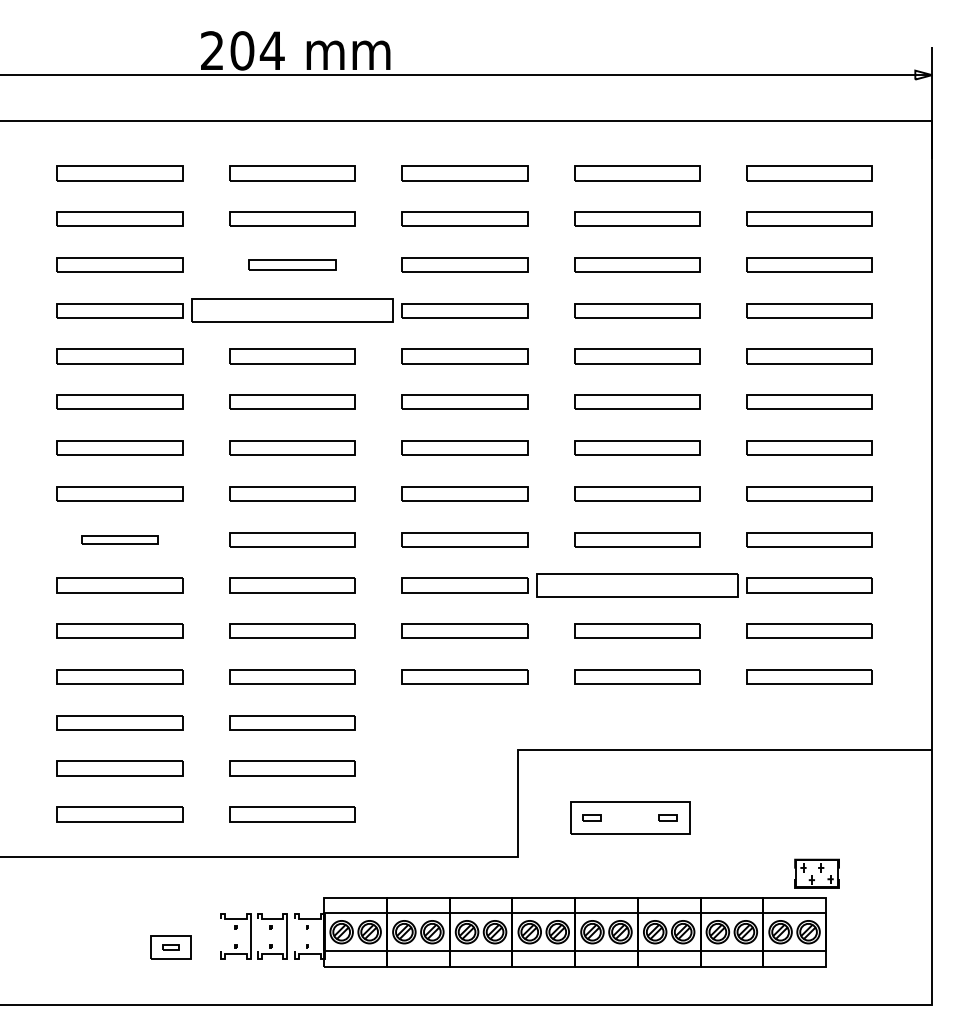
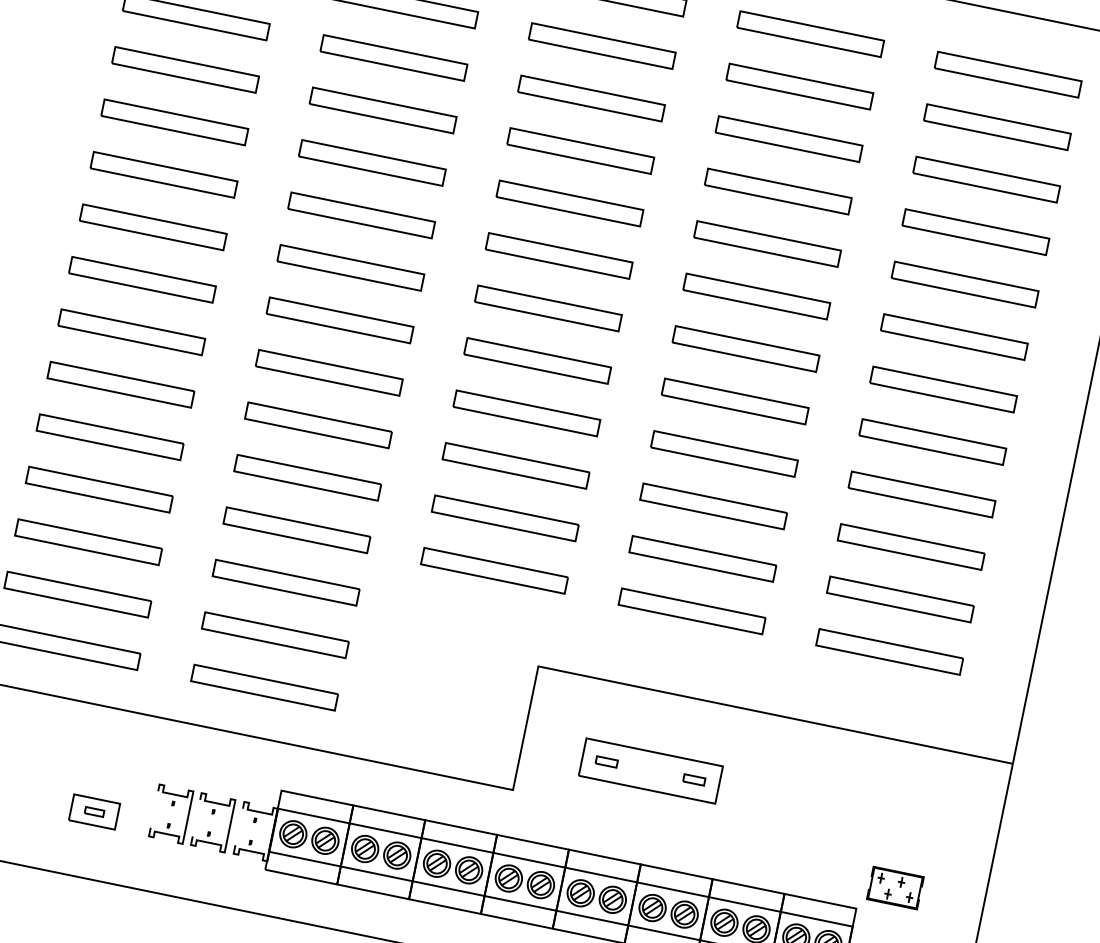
part: (292, 264) -> (394, 57), size x1.43
part: (292, 310) -> (383, 110), size x0.62
part: (119, 539) -> (131, 331), size x1.67
part: (637, 585) -> (713, 506), size x0.62
part: (816, 873) -> (894, 887), moved

